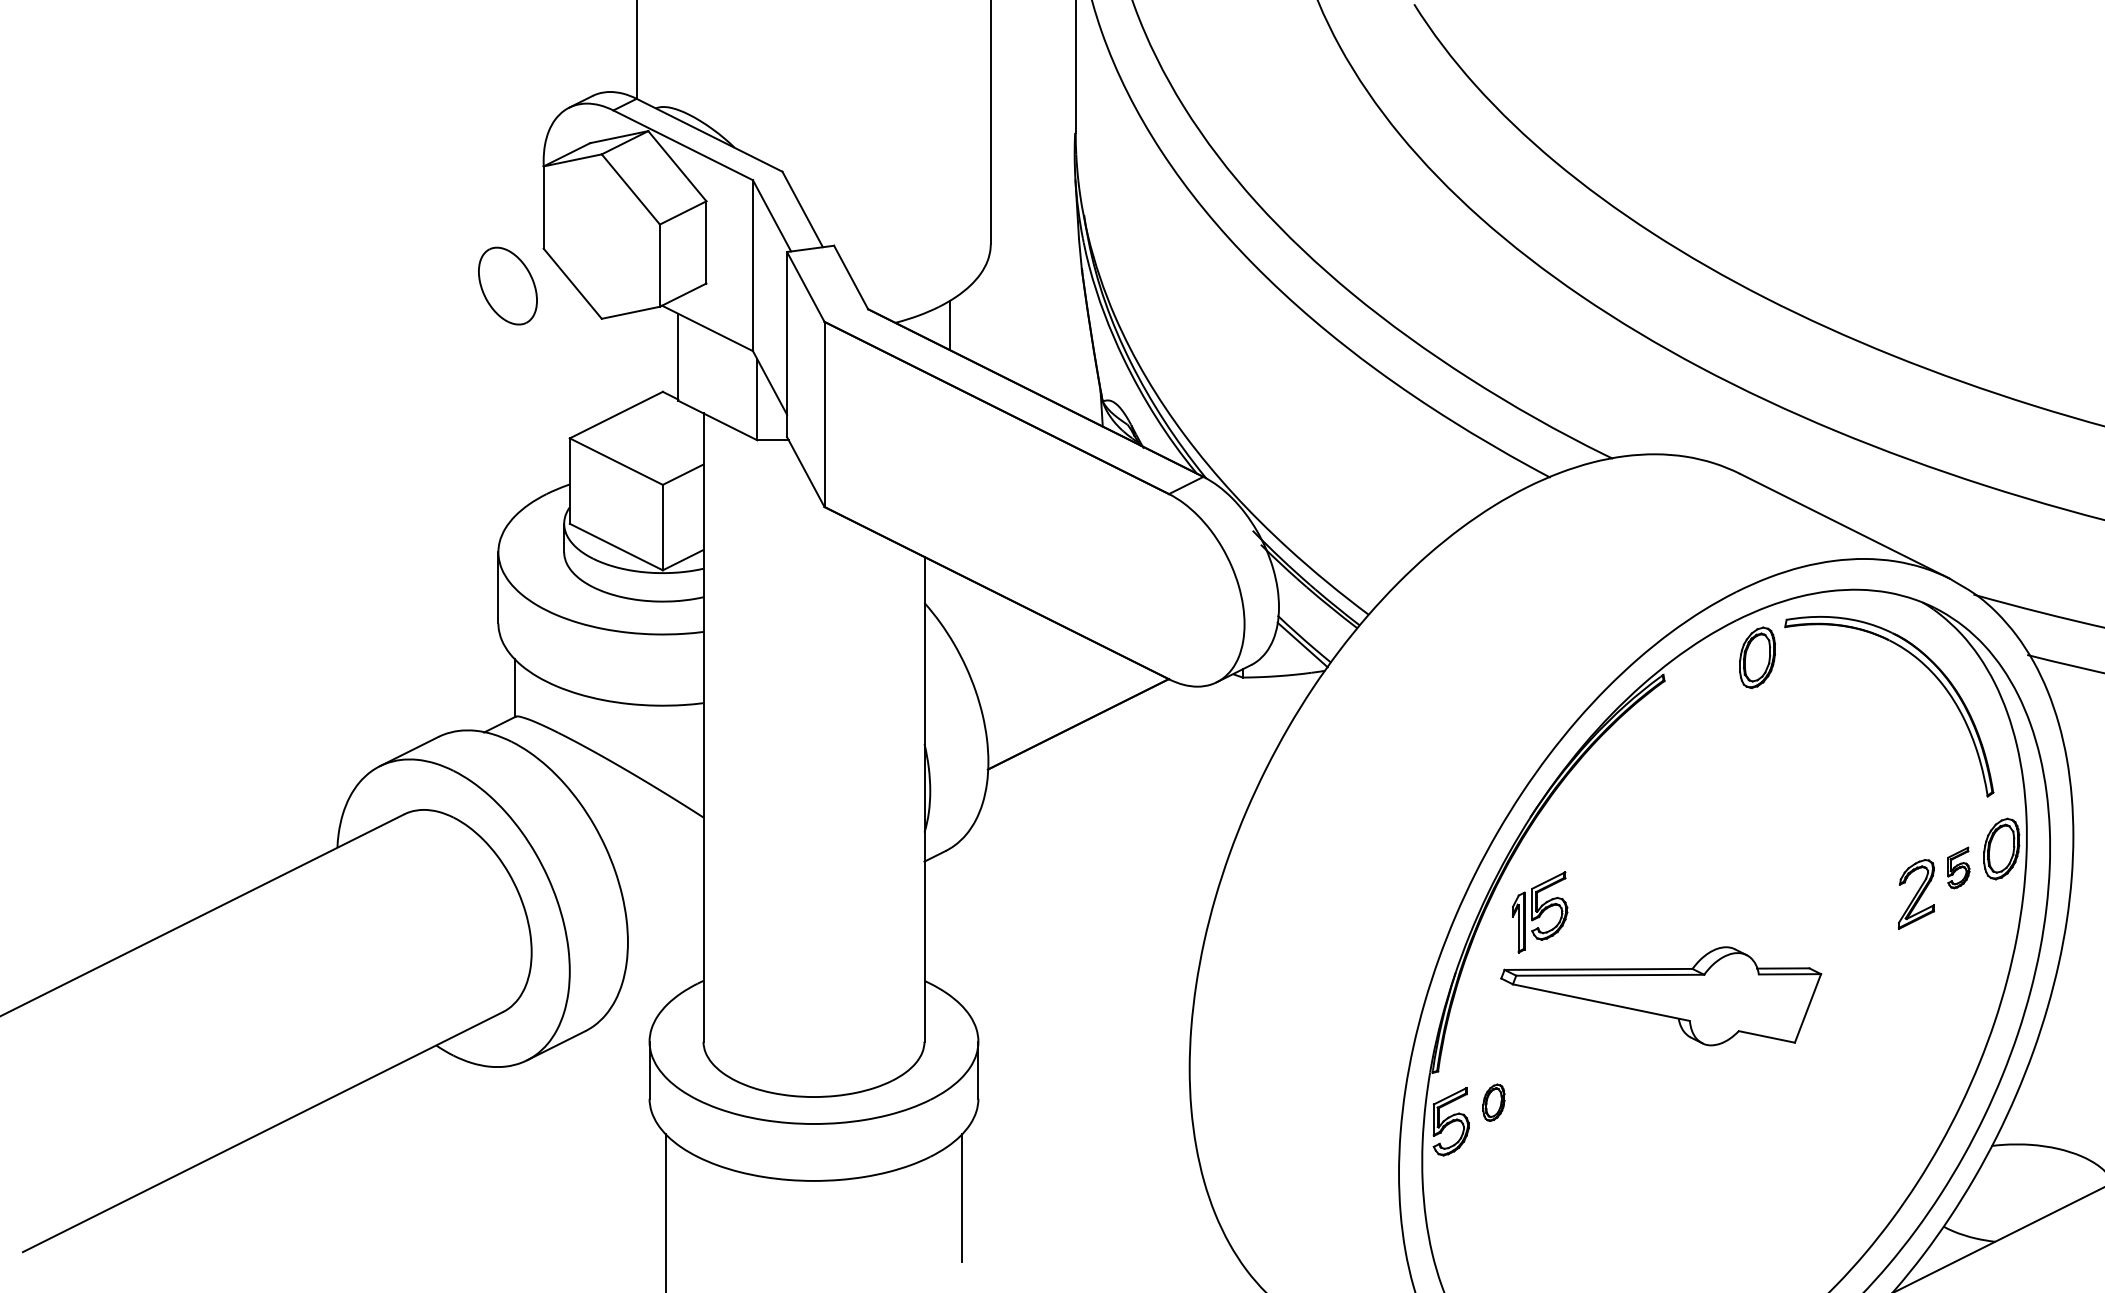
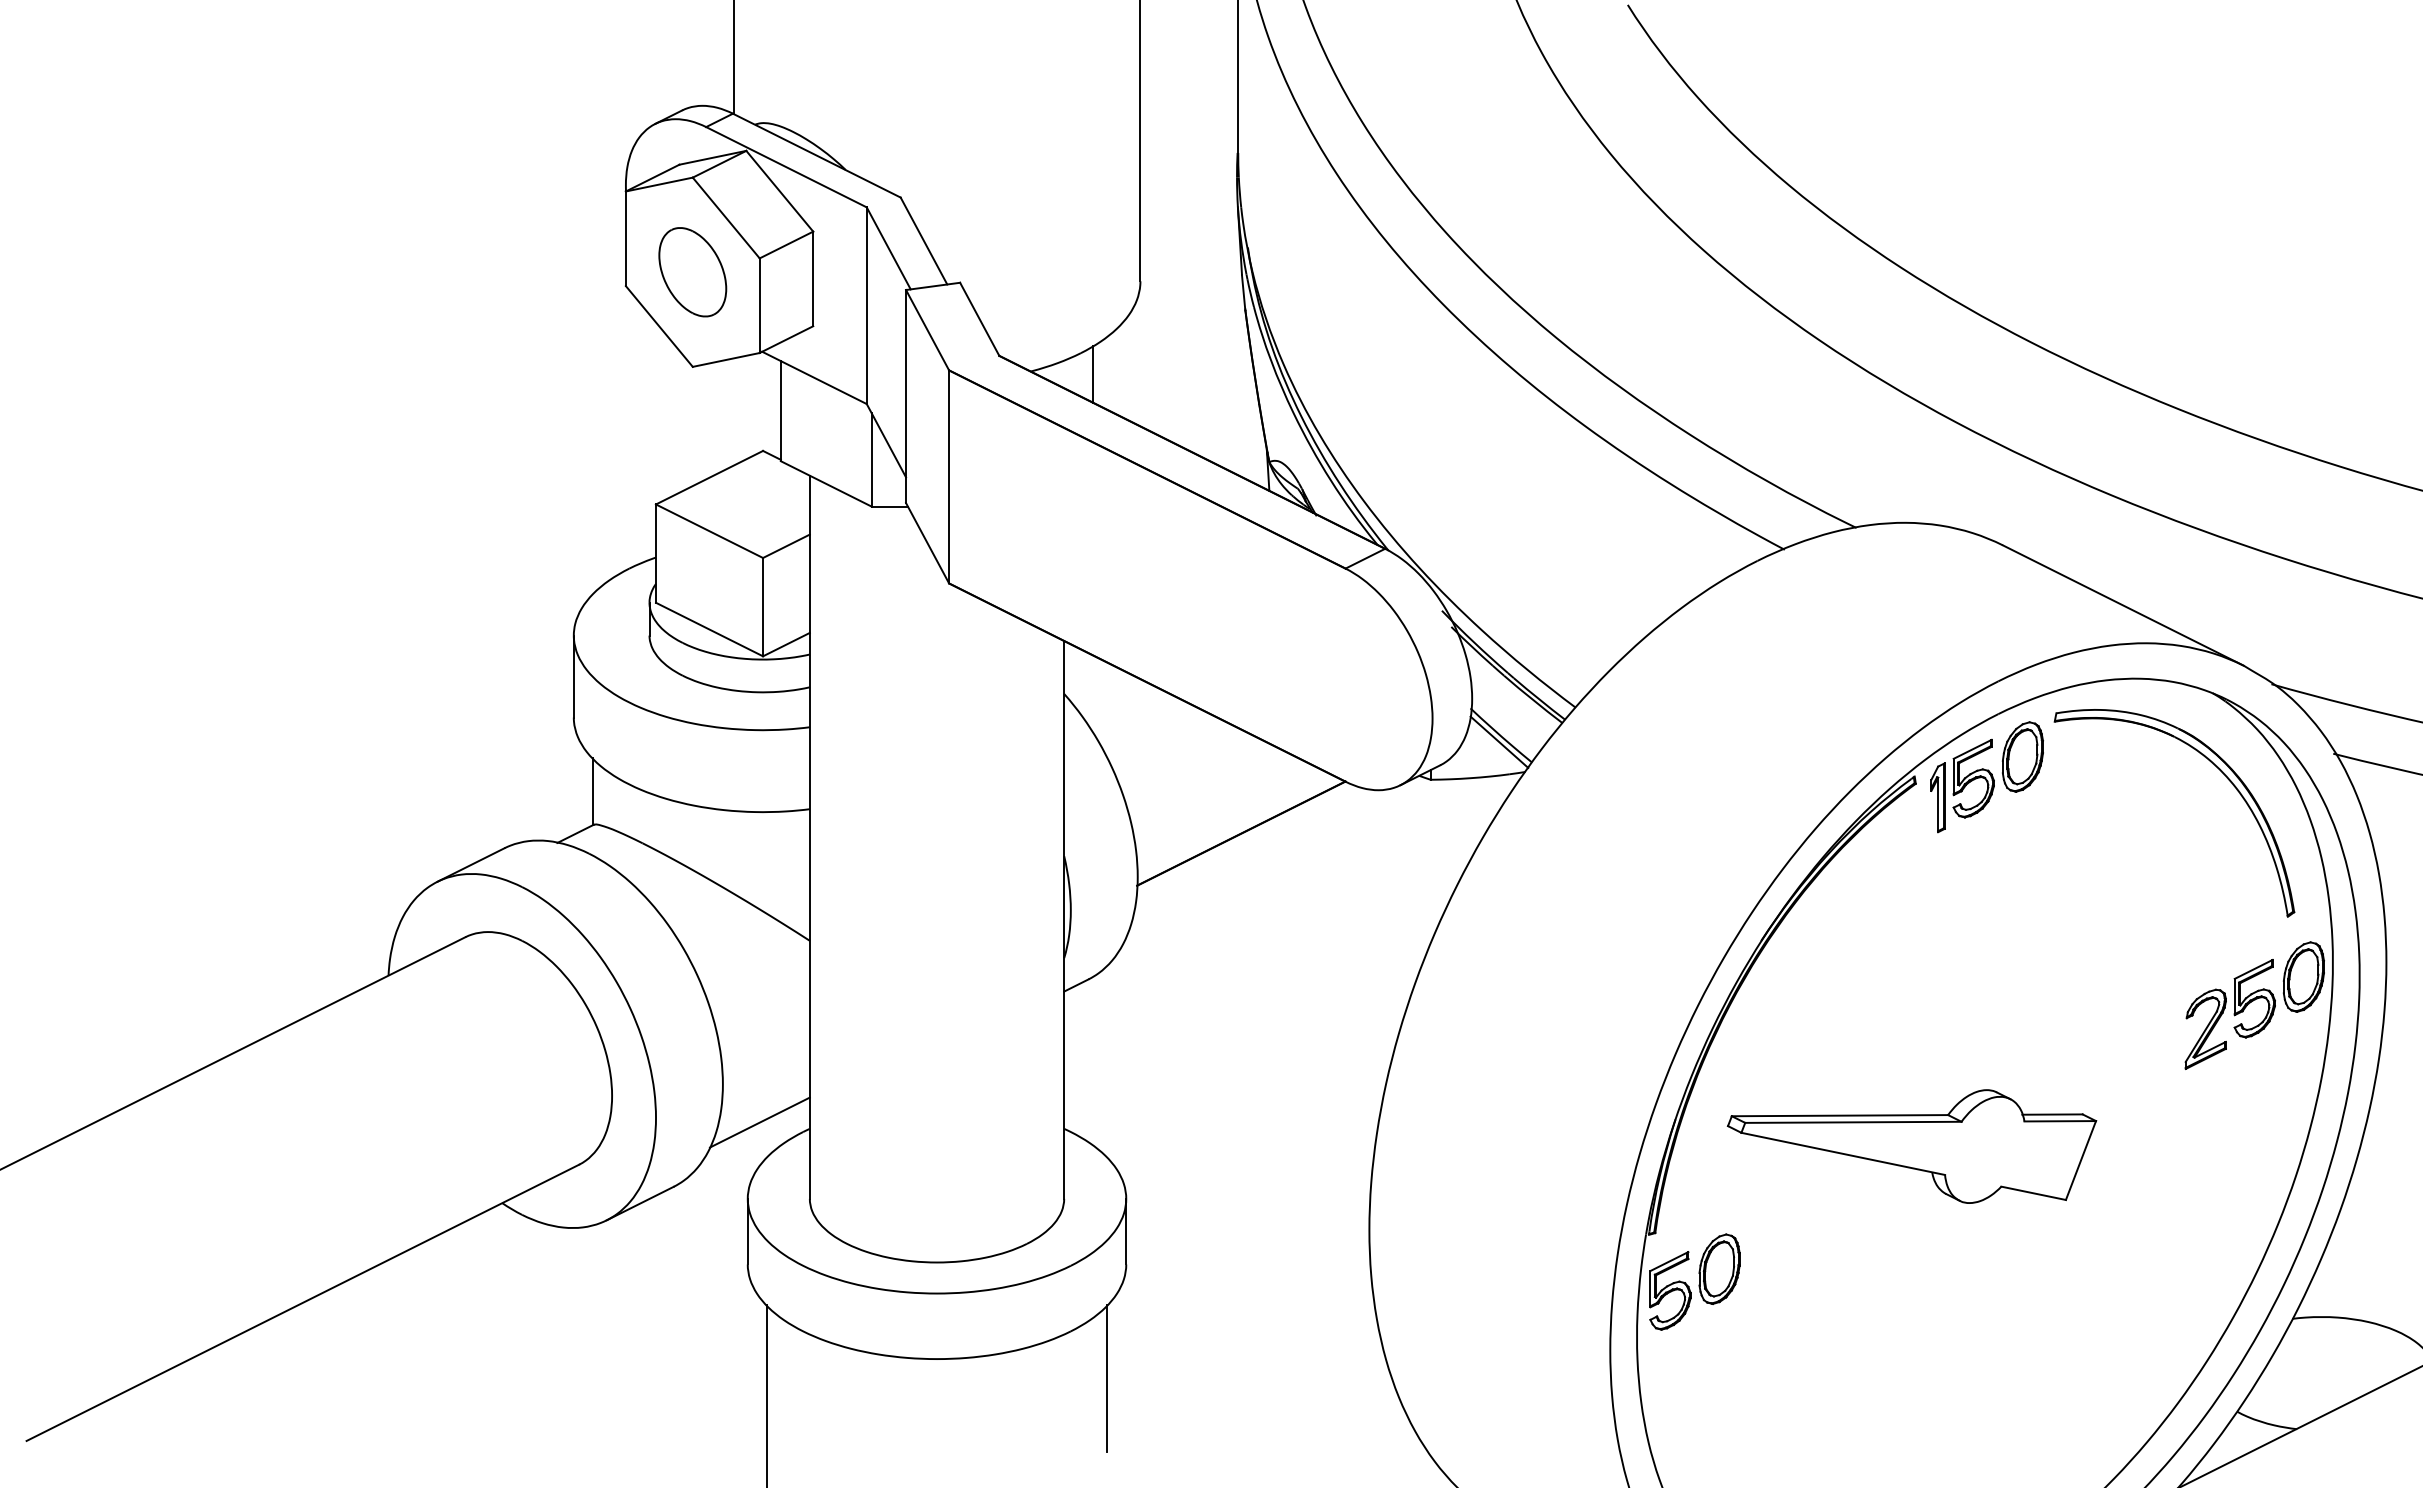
part: (507, 286) -> (692, 272), moved
part: (1958, 867) -> (2254, 998), size x1.67
part: (1539, 911) -> (1962, 785), moved
line: (659, 975) -> (759, 1122), added
part: (1493, 1102) -> (1719, 1268), size x1.67

